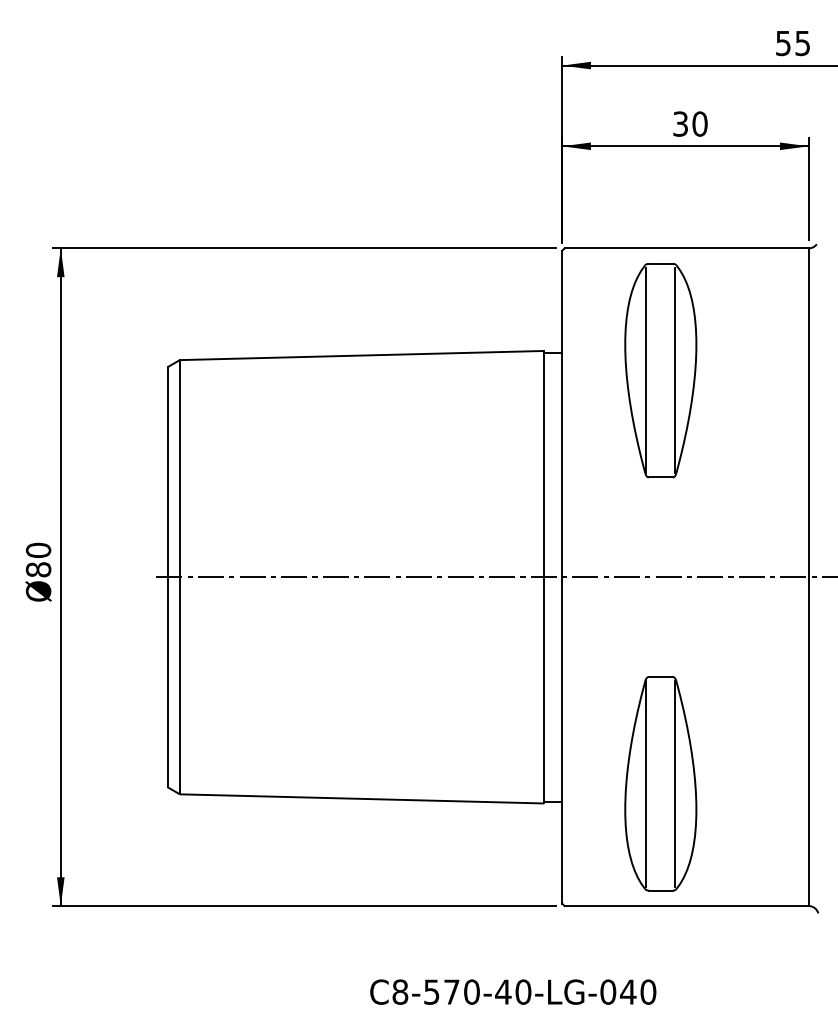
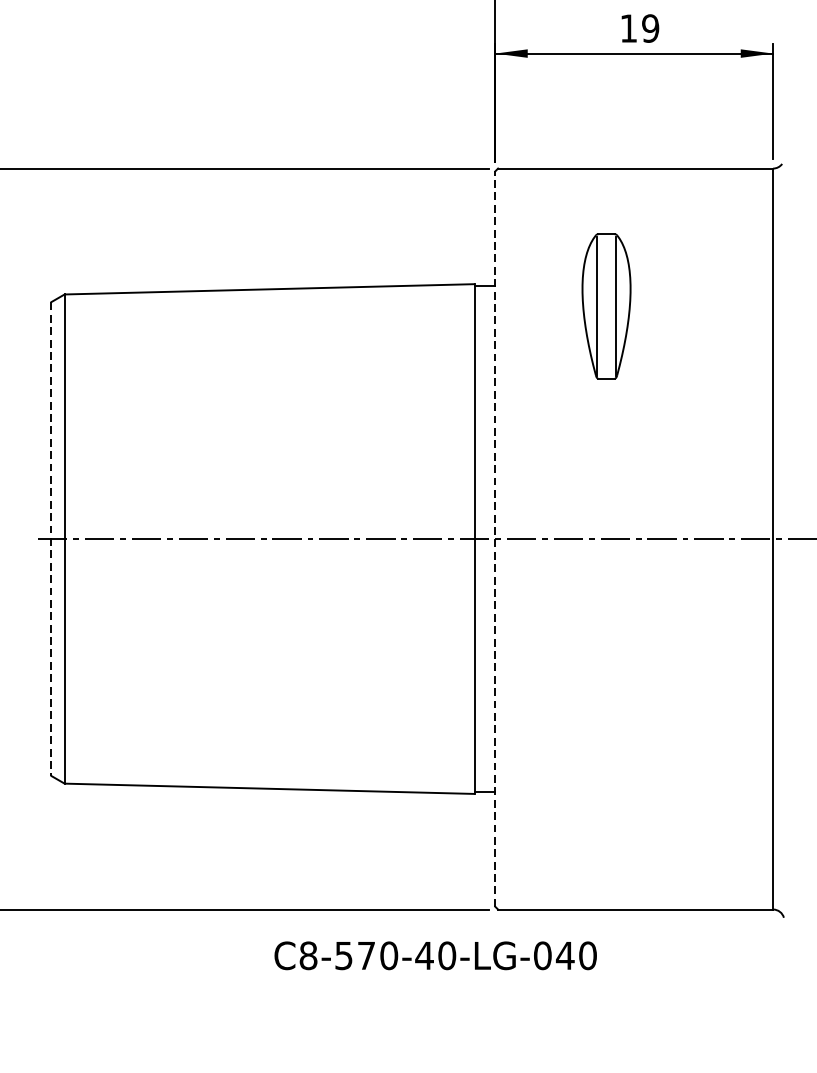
text: (690, 123) -> (639, 27), 30 -> 19
part: (660, 370) -> (606, 306), size x0.6
line: (562, 576) -> (495, 538), solid -> dashed
line: (167, 577) -> (50, 539), solid -> dashed
part: (660, 783) -> (606, 771), removed
text: (513, 991) -> (435, 955), moved

